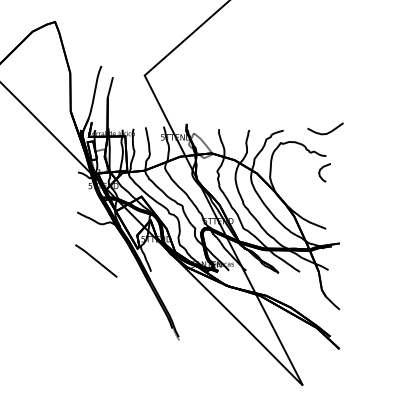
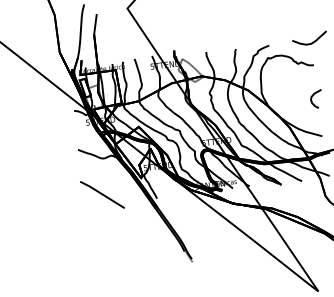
curve: (320, 172) -> (312, 99), moved

